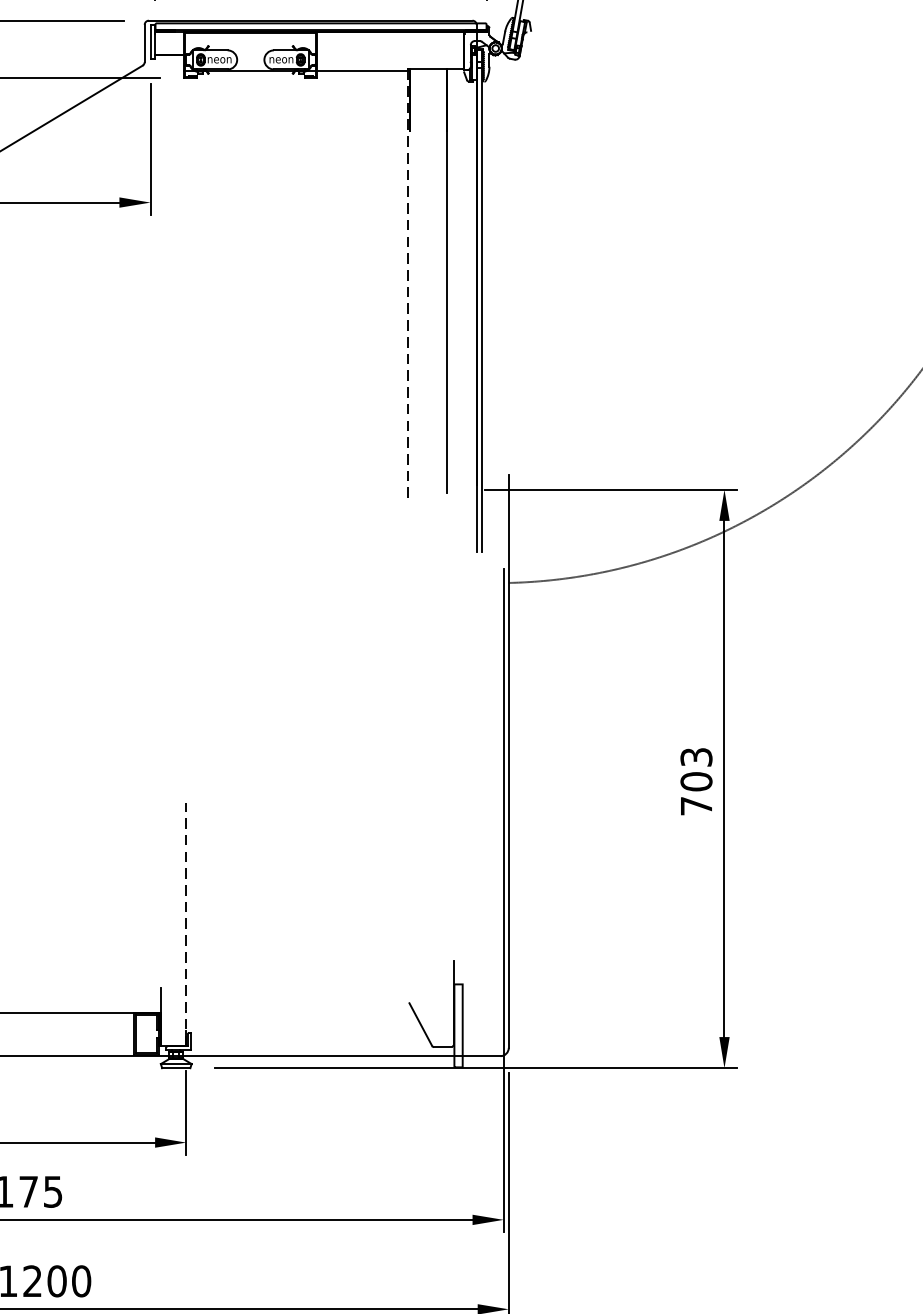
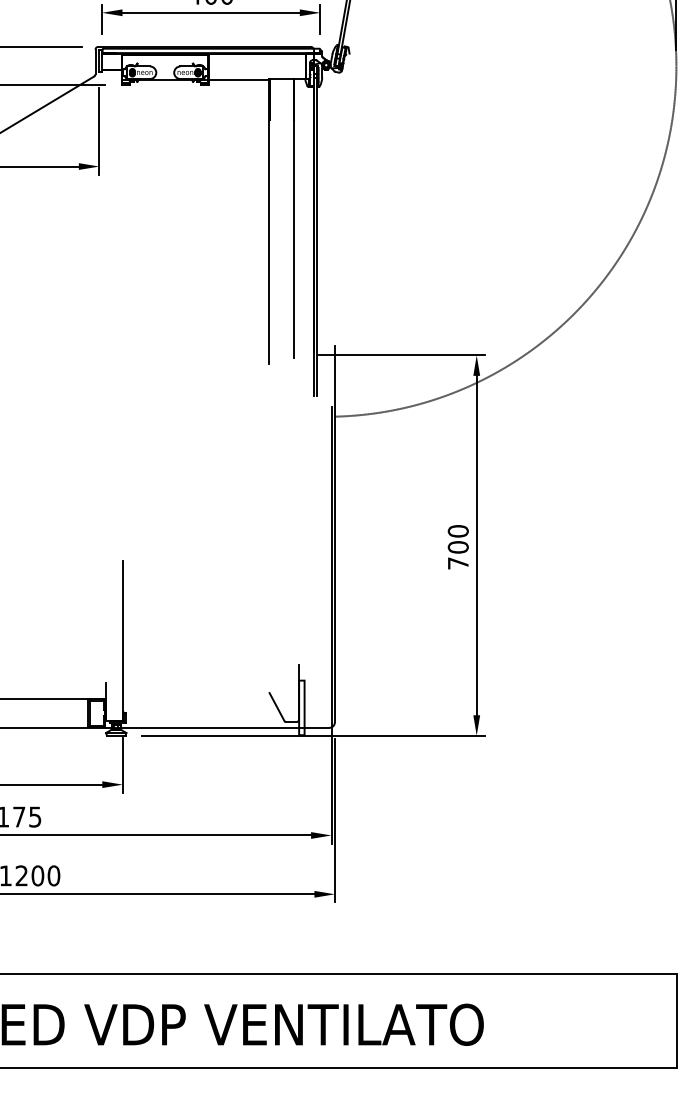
line: (407, 286) -> (268, 221), dashed -> solid
text: (695, 757) -> (457, 531), 703 -> 700
line: (185, 924) -> (122, 641), dashed -> solid

